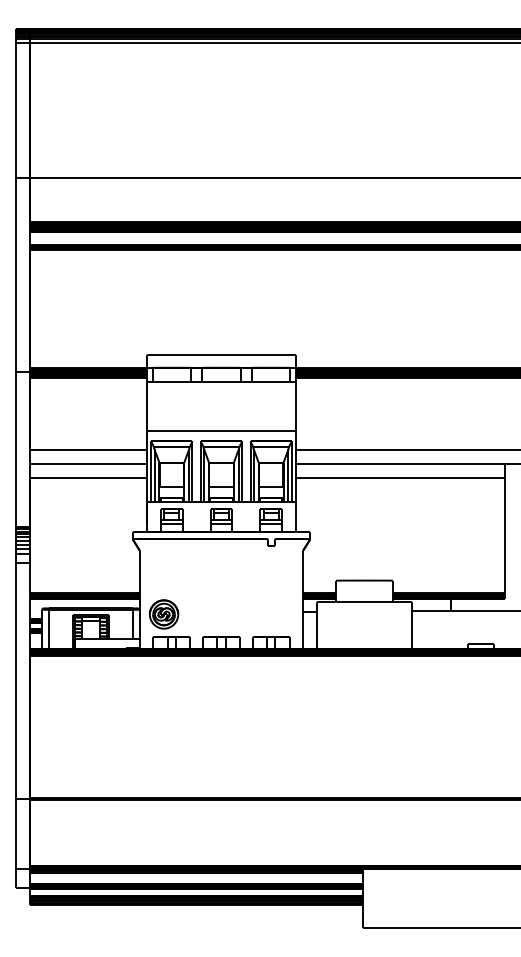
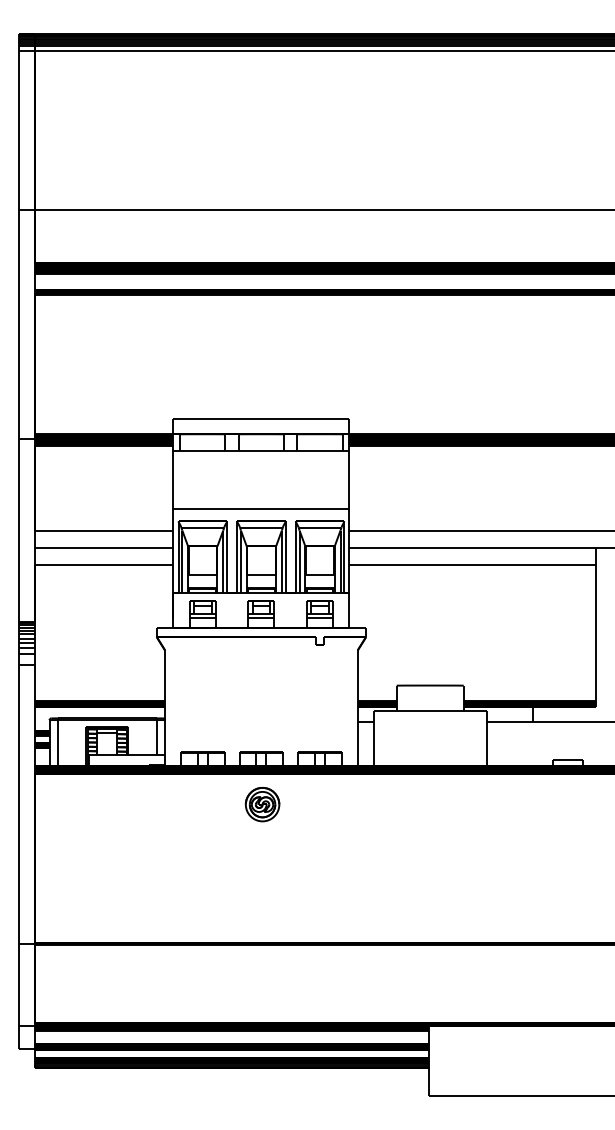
part: (163, 614) -> (262, 804), moved

